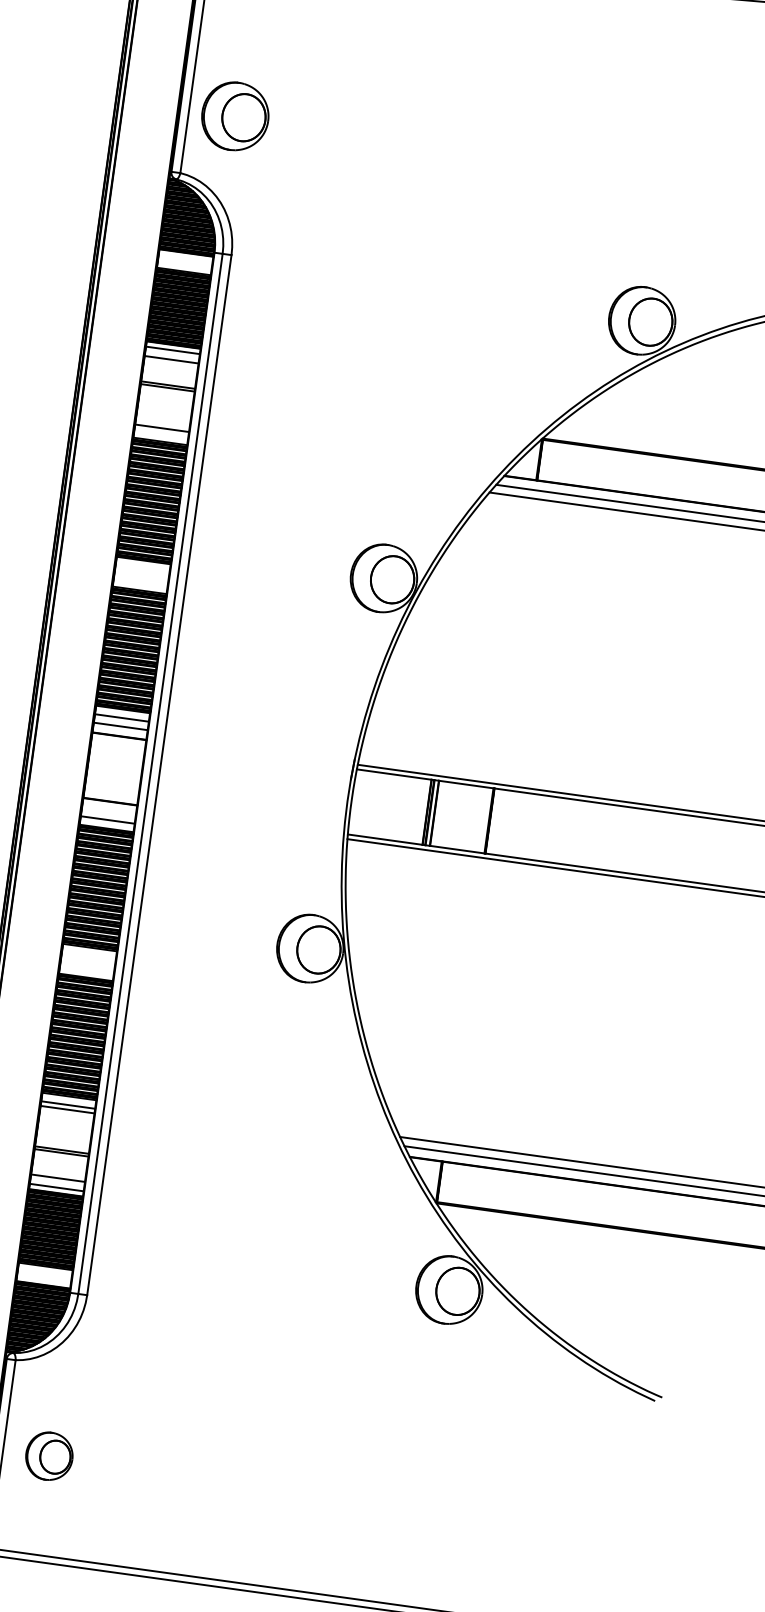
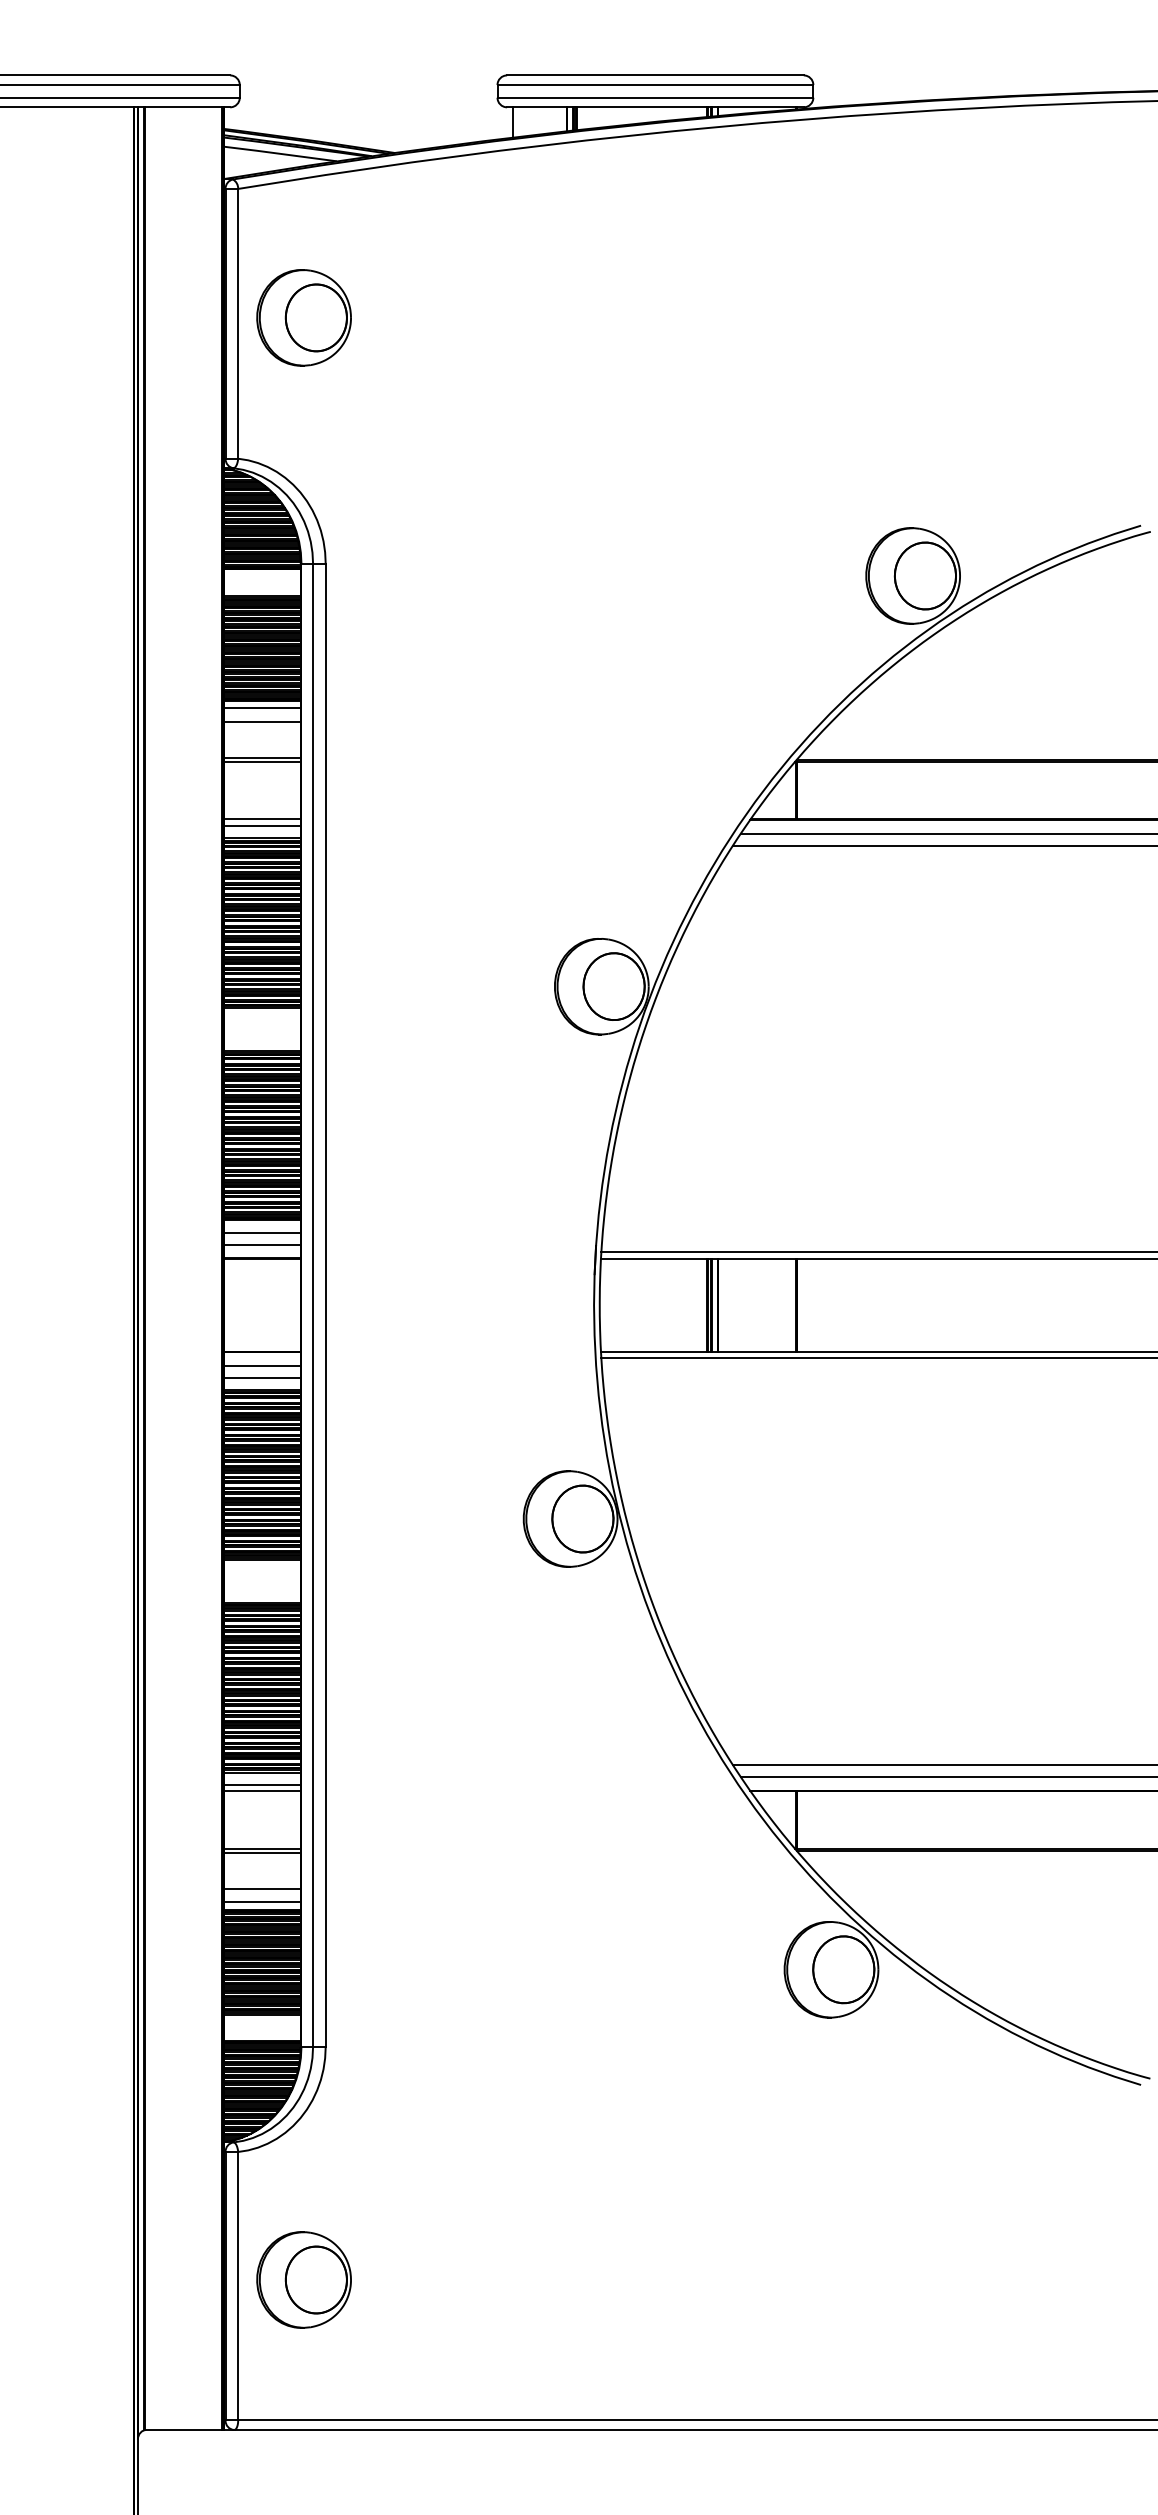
part: (234, 116) -> (303, 317), moved
line: (160, 433) -> (261, 826), added
line: (108, 811) -> (261, 1366), added
part: (49, 1455) -> (303, 2279), size x1.43

